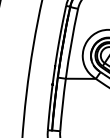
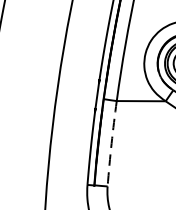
arc: (62, 104) -> (111, 142), solid -> dashed

